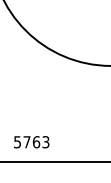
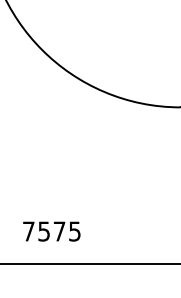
text: (31, 142) -> (51, 231), 5763 -> 7575

